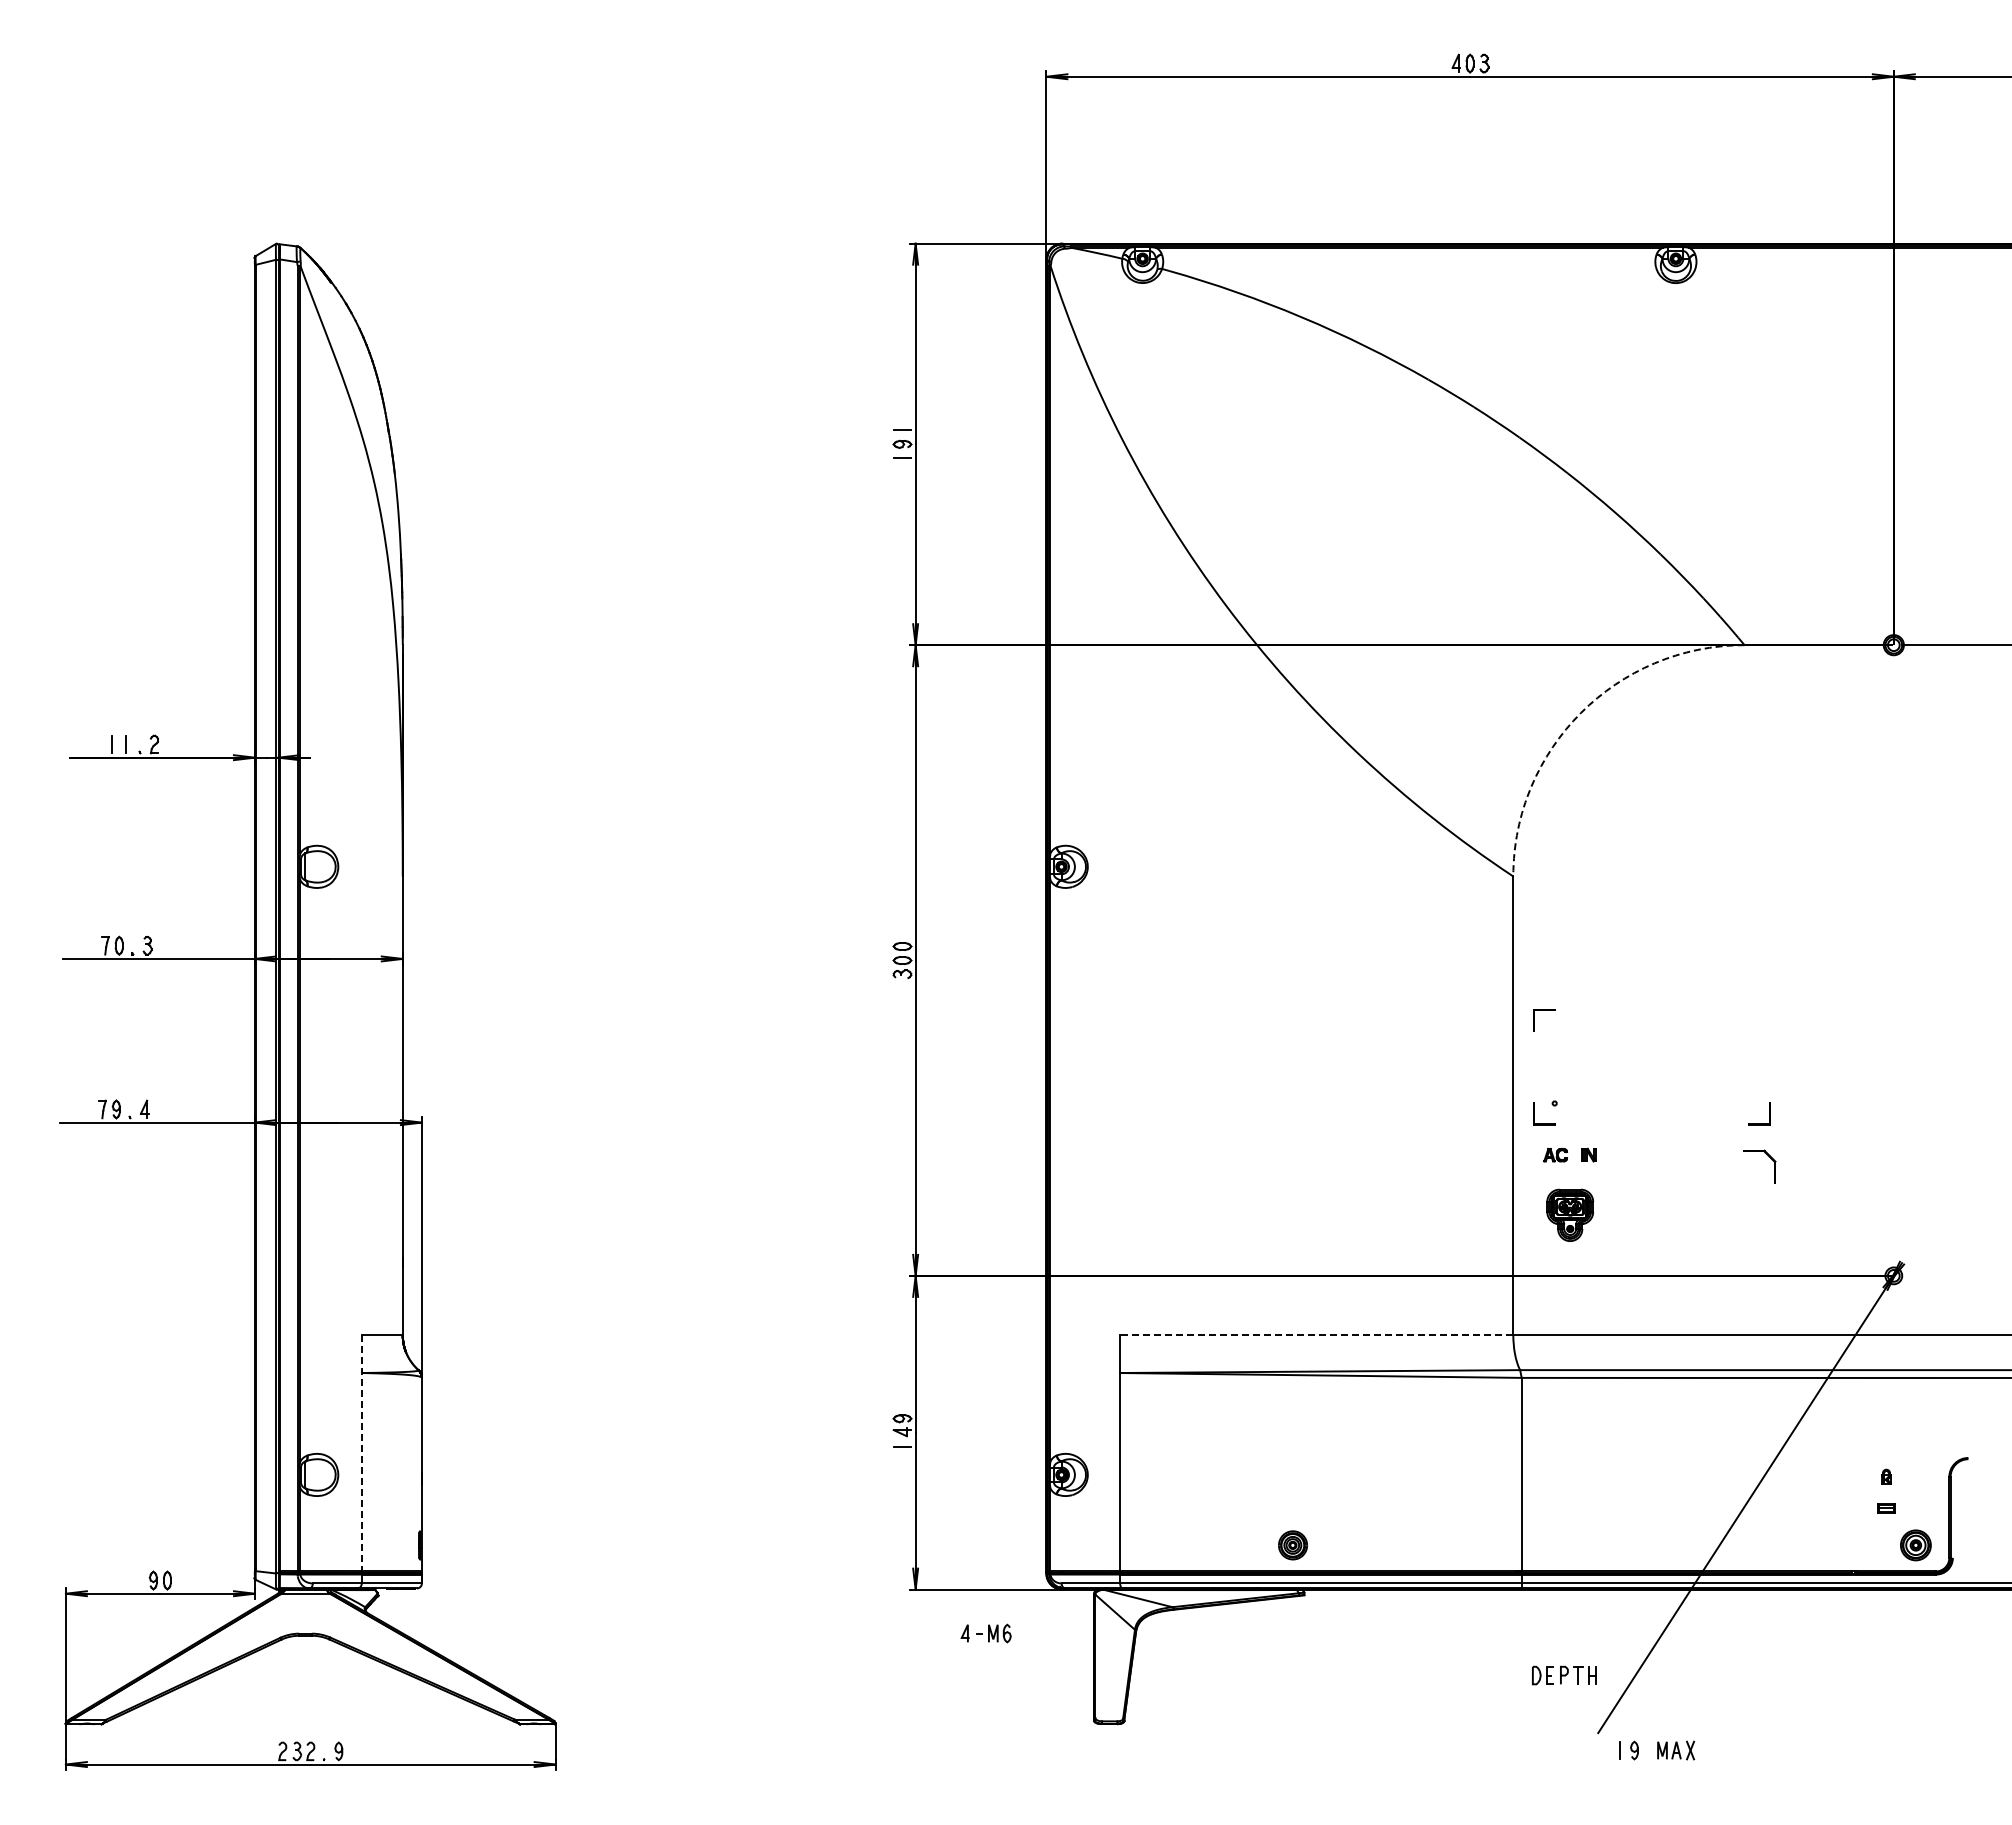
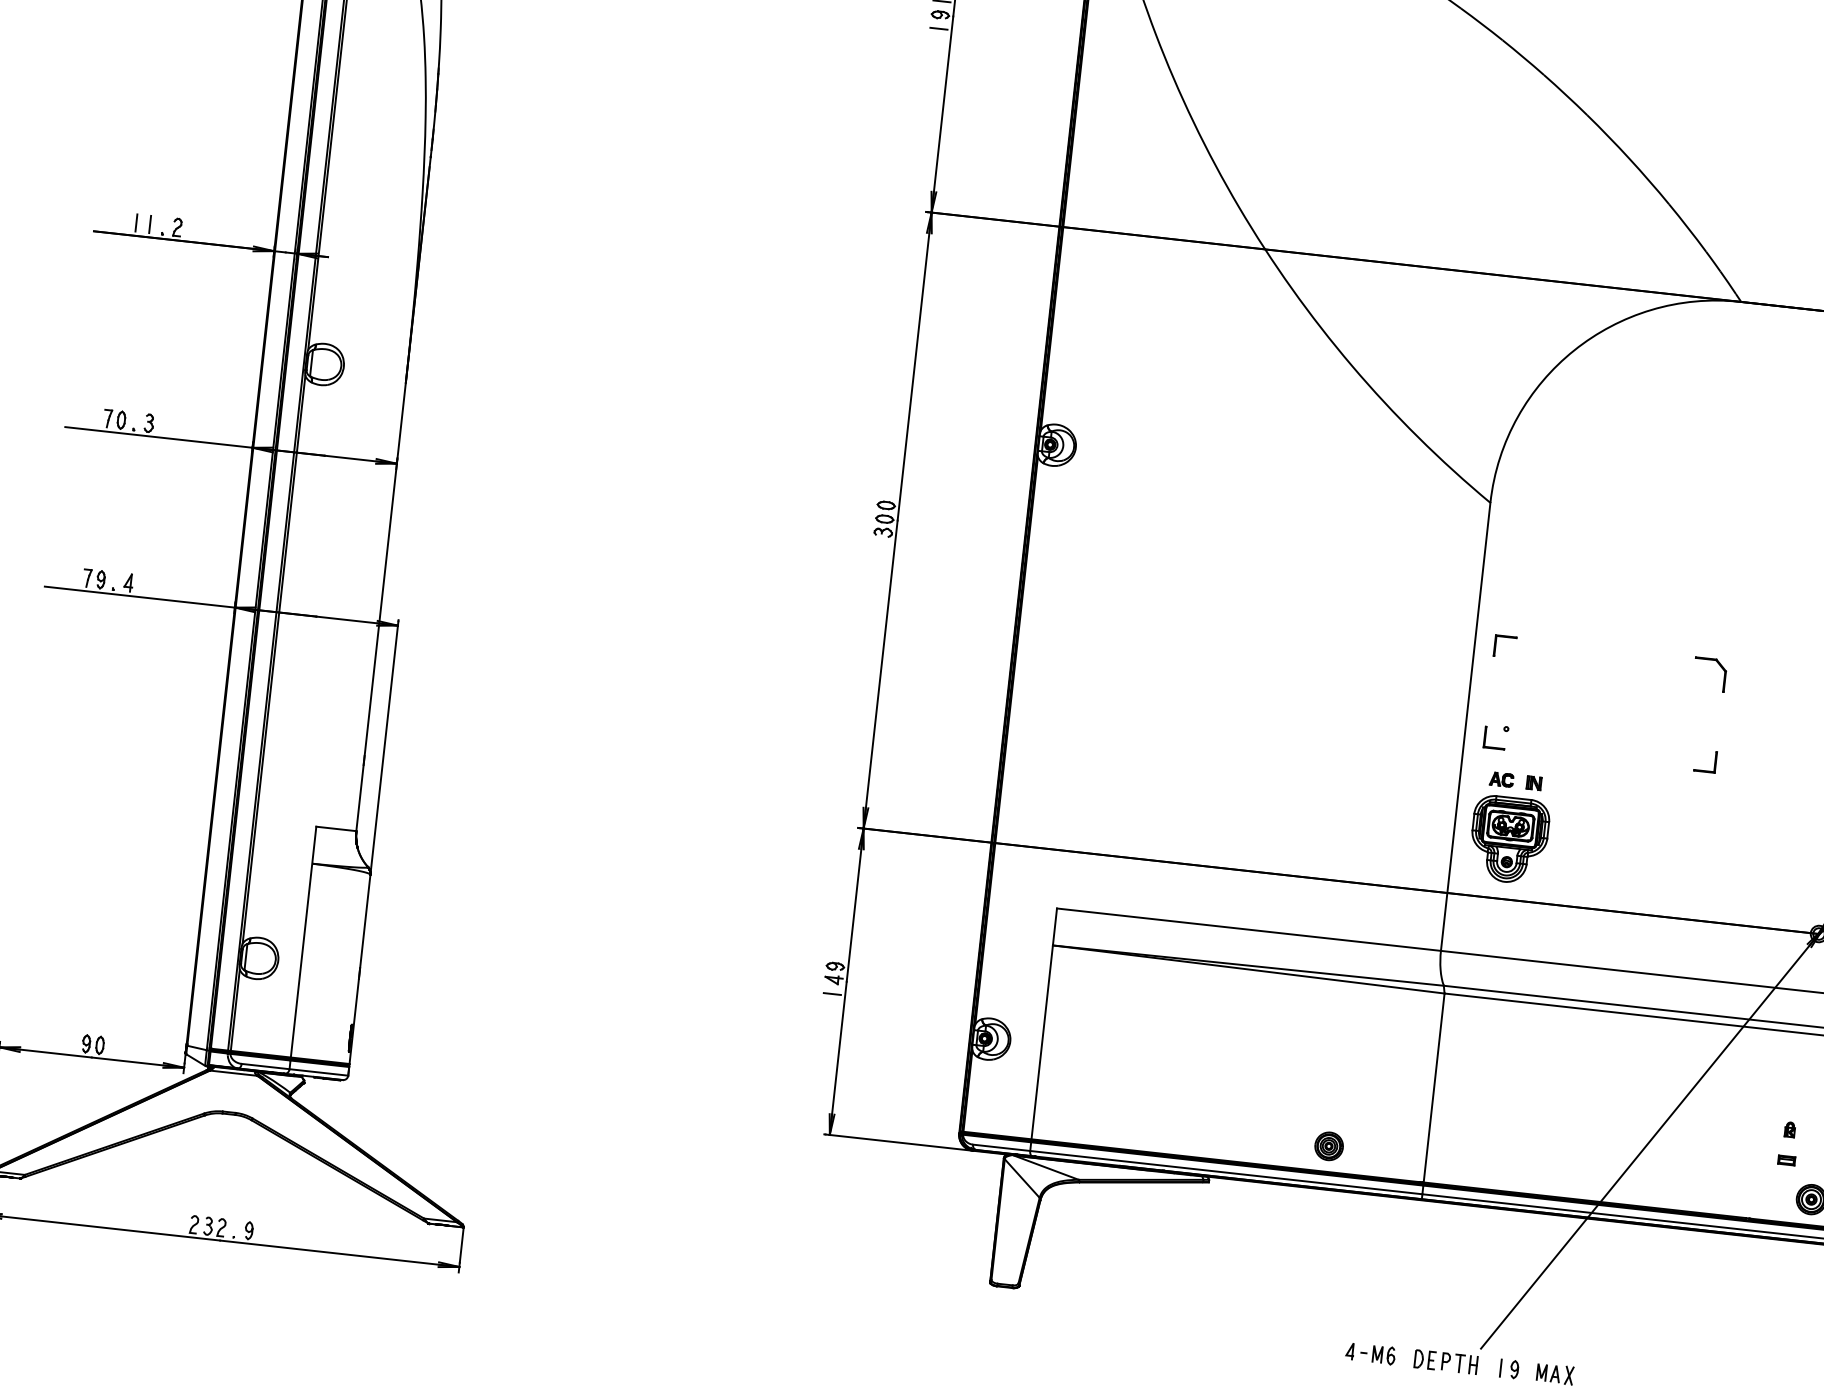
arc: (1581, 712) -> (1574, 350), dashed -> solid
part: (1768, 1156) -> (1719, 665), moved
part: (1570, 1215) -> (1509, 840), size x1.67
line: (1316, 1335) -> (1248, 929), dashed -> solid
line: (361, 1453) -> (303, 942), dashed -> solid
part: (1292, 1545) -> (1328, 1146), moved
part: (985, 1633) -> (1369, 1353), moved
part: (1564, 1675) -> (1446, 1362), moved

